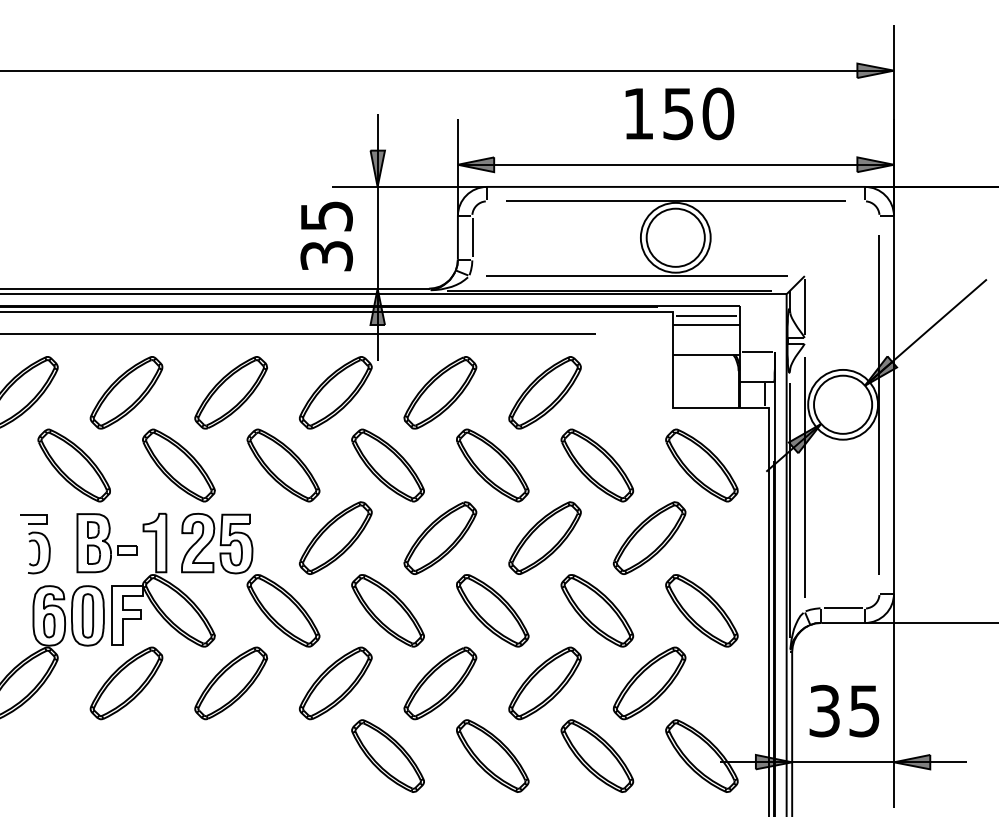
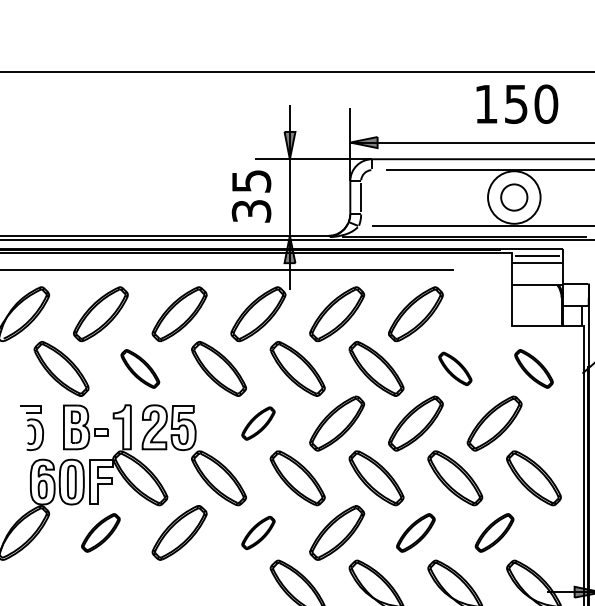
circle: (675, 237) -> (514, 197), size x0.6
part: (178, 465) -> (140, 368), size x0.7
part: (597, 465) -> (455, 368), size x0.6
part: (701, 465) -> (533, 368), size x0.7
part: (335, 537) -> (258, 423), size x0.6
part: (126, 683) -> (100, 533), size x0.7
part: (335, 683) -> (258, 533), size x0.6
part: (544, 683) -> (415, 533), size x0.7
part: (649, 683) -> (494, 533), size x0.7

